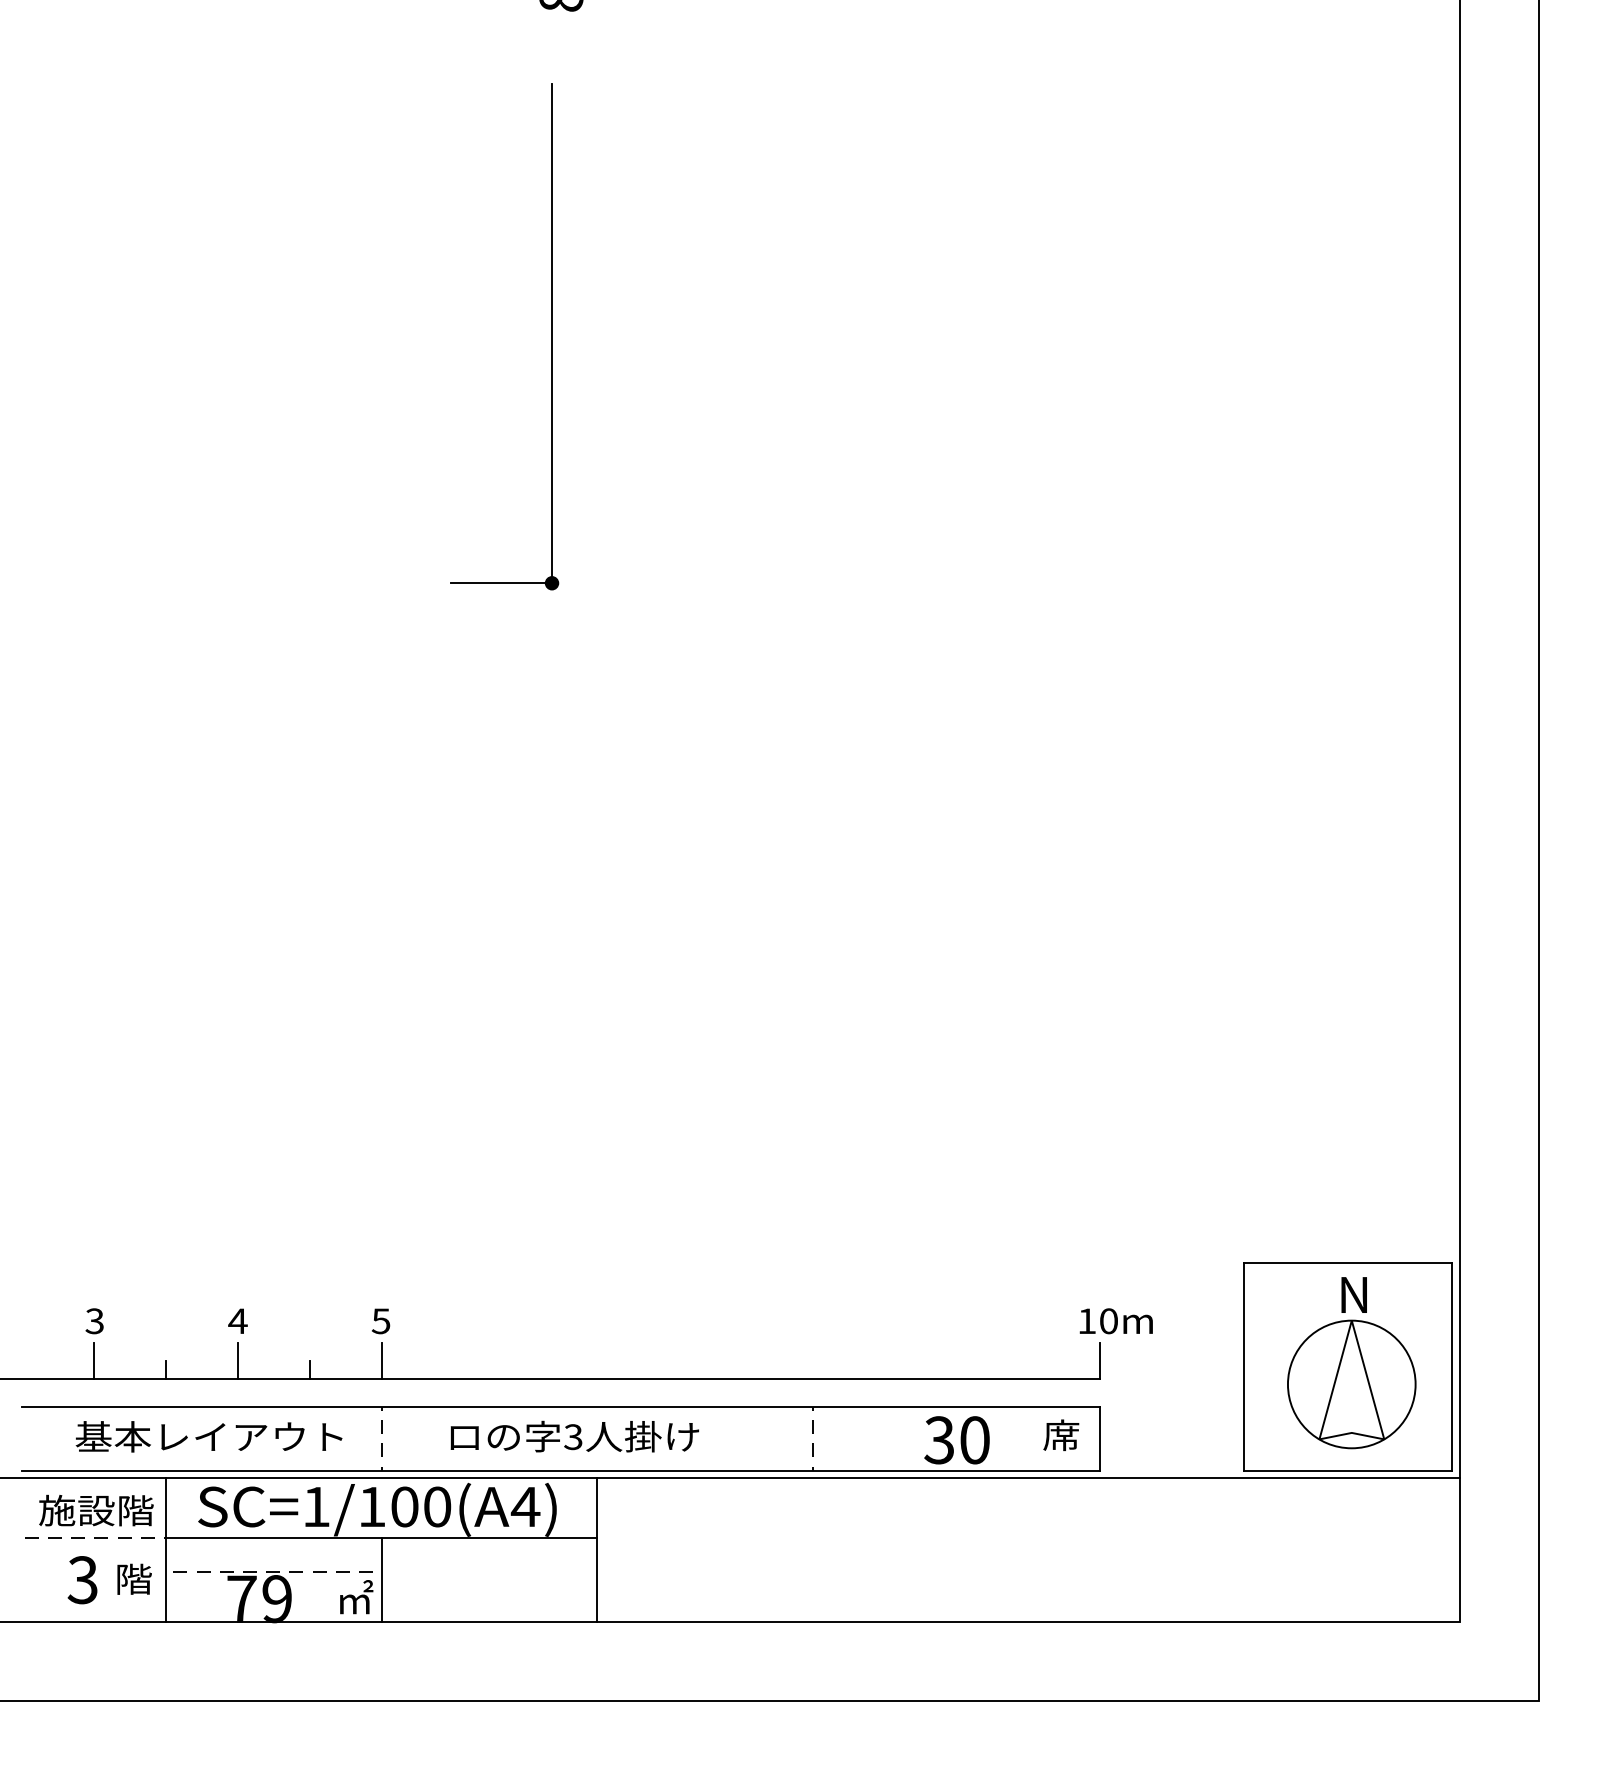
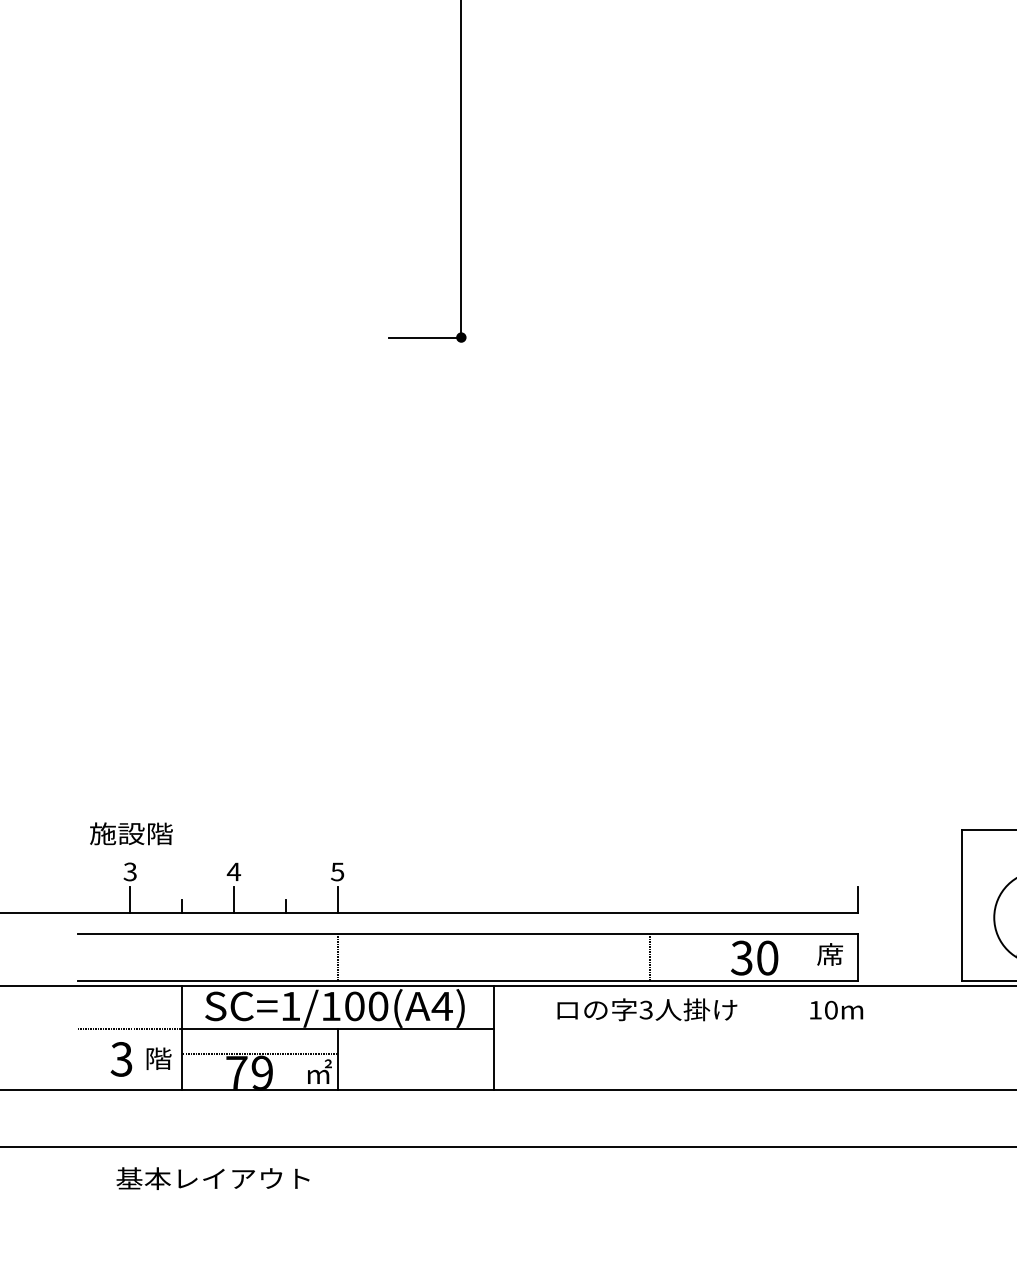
text: (1115, 1321) -> (836, 1010), moved
text: (208, 1436) -> (212, 1178), moved
text: (574, 1436) -> (647, 1009), moved
text: (96, 1510) -> (131, 833), moved

